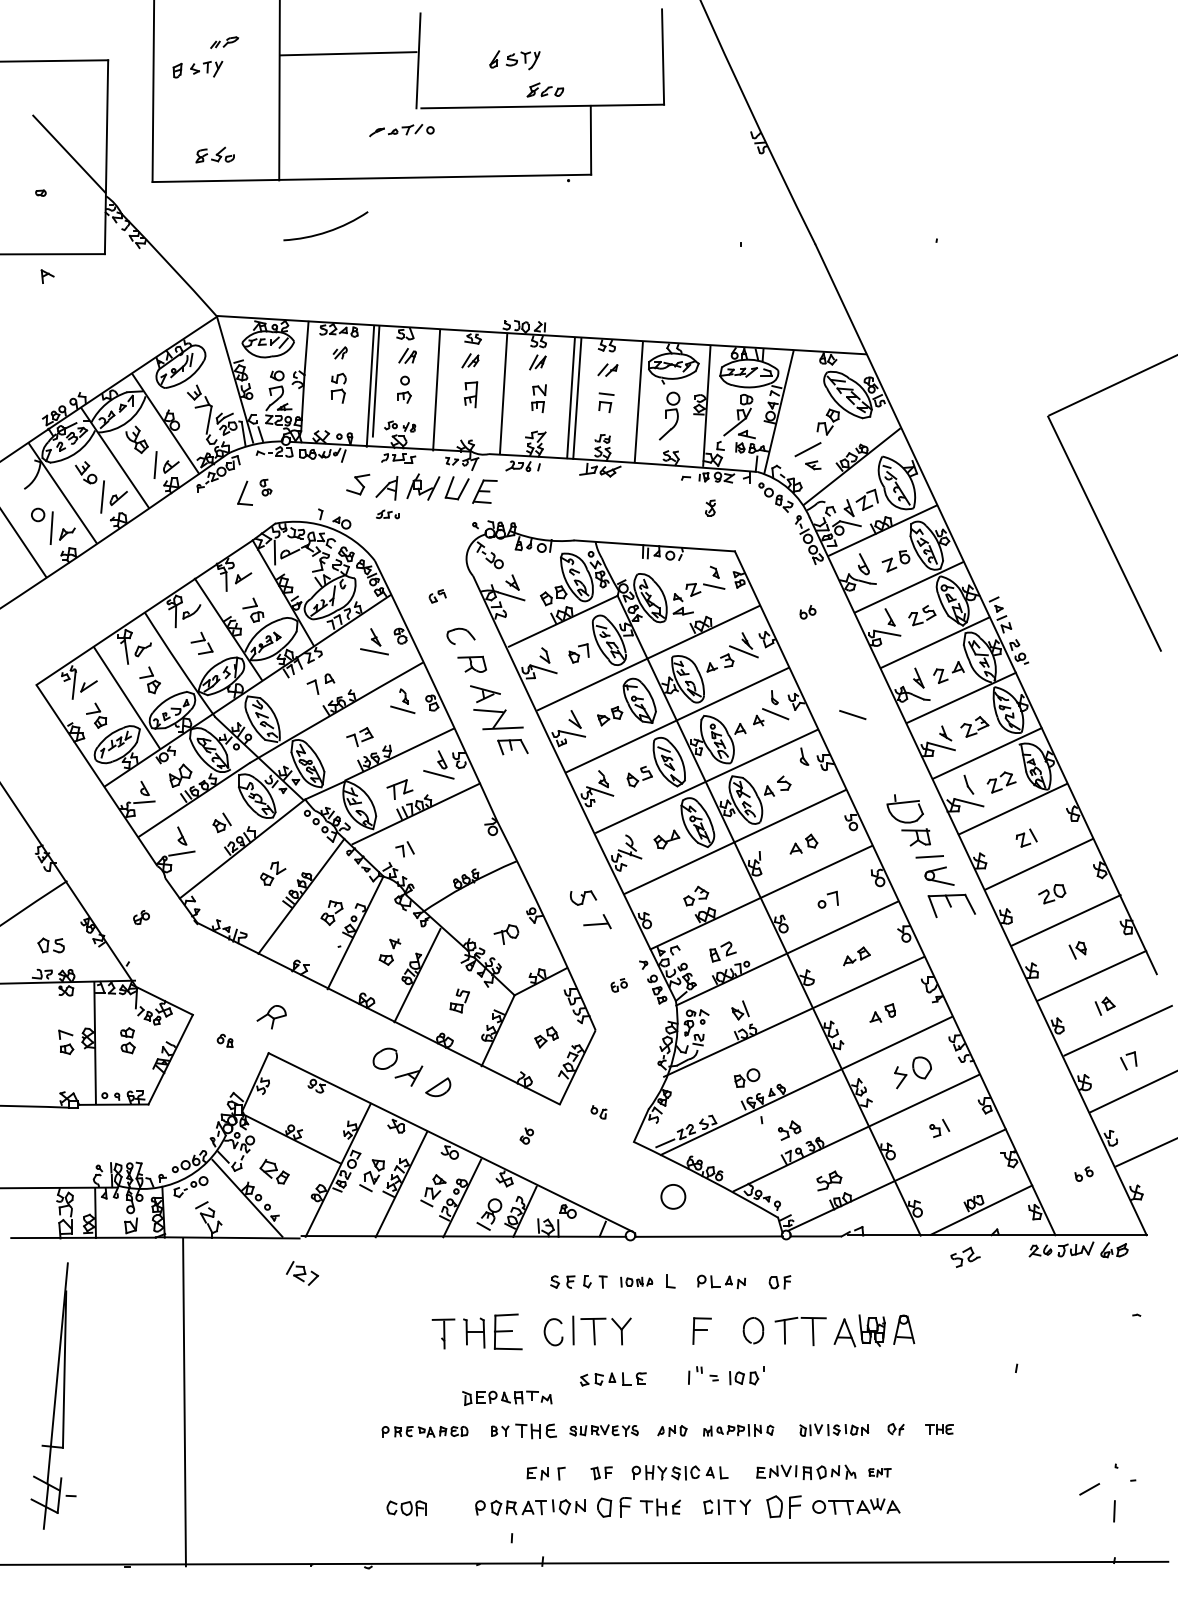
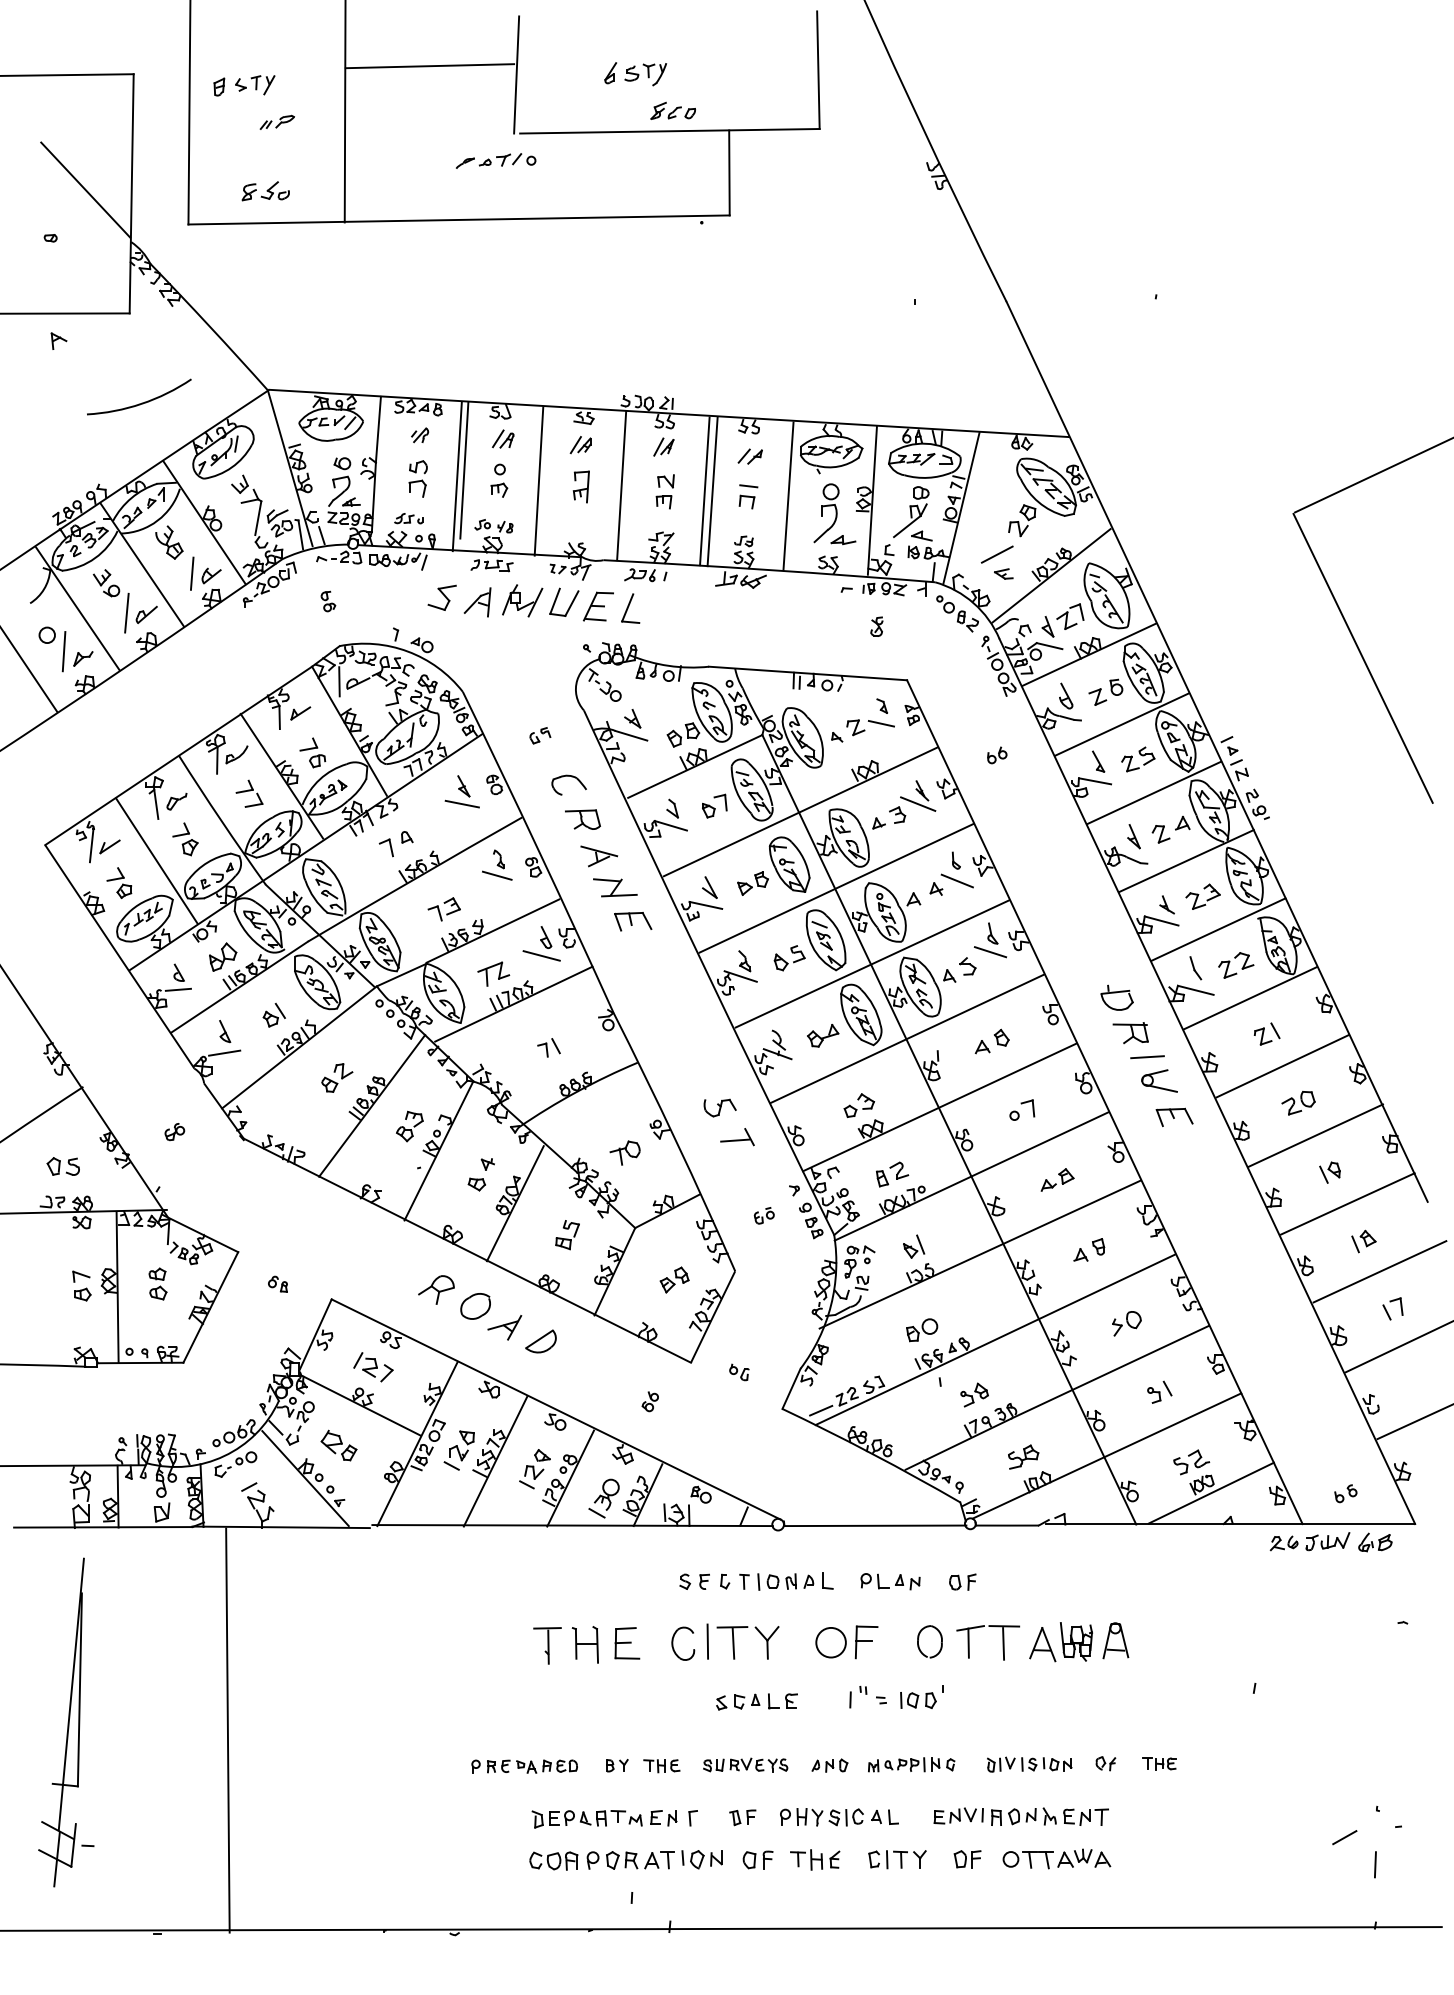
part: (223, 41) -> (276, 121), moved
arc: (327, 230) -> (141, 402), moved
part: (244, 493) -> (630, 608), moved
part: (387, 514) -> (408, 518), moved
part: (683, 611) -> (843, 540), moved
line: (852, 715) -> (990, 952), moved
part: (498, 719) -> (615, 887), size x0.71
part: (904, 808) -> (1116, 997), size x0.71
part: (404, 849) -> (548, 1047), moved
part: (951, 904) -> (1174, 1116), size x0.62
part: (271, 1016) -> (436, 1289), moved
part: (912, 1072) -> (1126, 1323), size x0.62
part: (1083, 1173) -> (1345, 1493), moved
circle: (672, 1196) -> (830, 1642), moved
part: (965, 1257) -> (1191, 1462), moved
part: (302, 1273) -> (373, 1367), moved
part: (636, 1281) -> (785, 1581), size x1.43
part: (508, 1332) -> (627, 1643), size x0.71
part: (506, 1398) -> (586, 1819), moved
part: (535, 1431) -> (661, 1766), size x0.71
part: (879, 1472) -> (1085, 1816), size x1.67
part: (406, 1507) -> (553, 1860), moved
part: (613, 1507) -> (757, 1859), size x0.71
part: (783, 1507) -> (967, 1859), size x0.62

